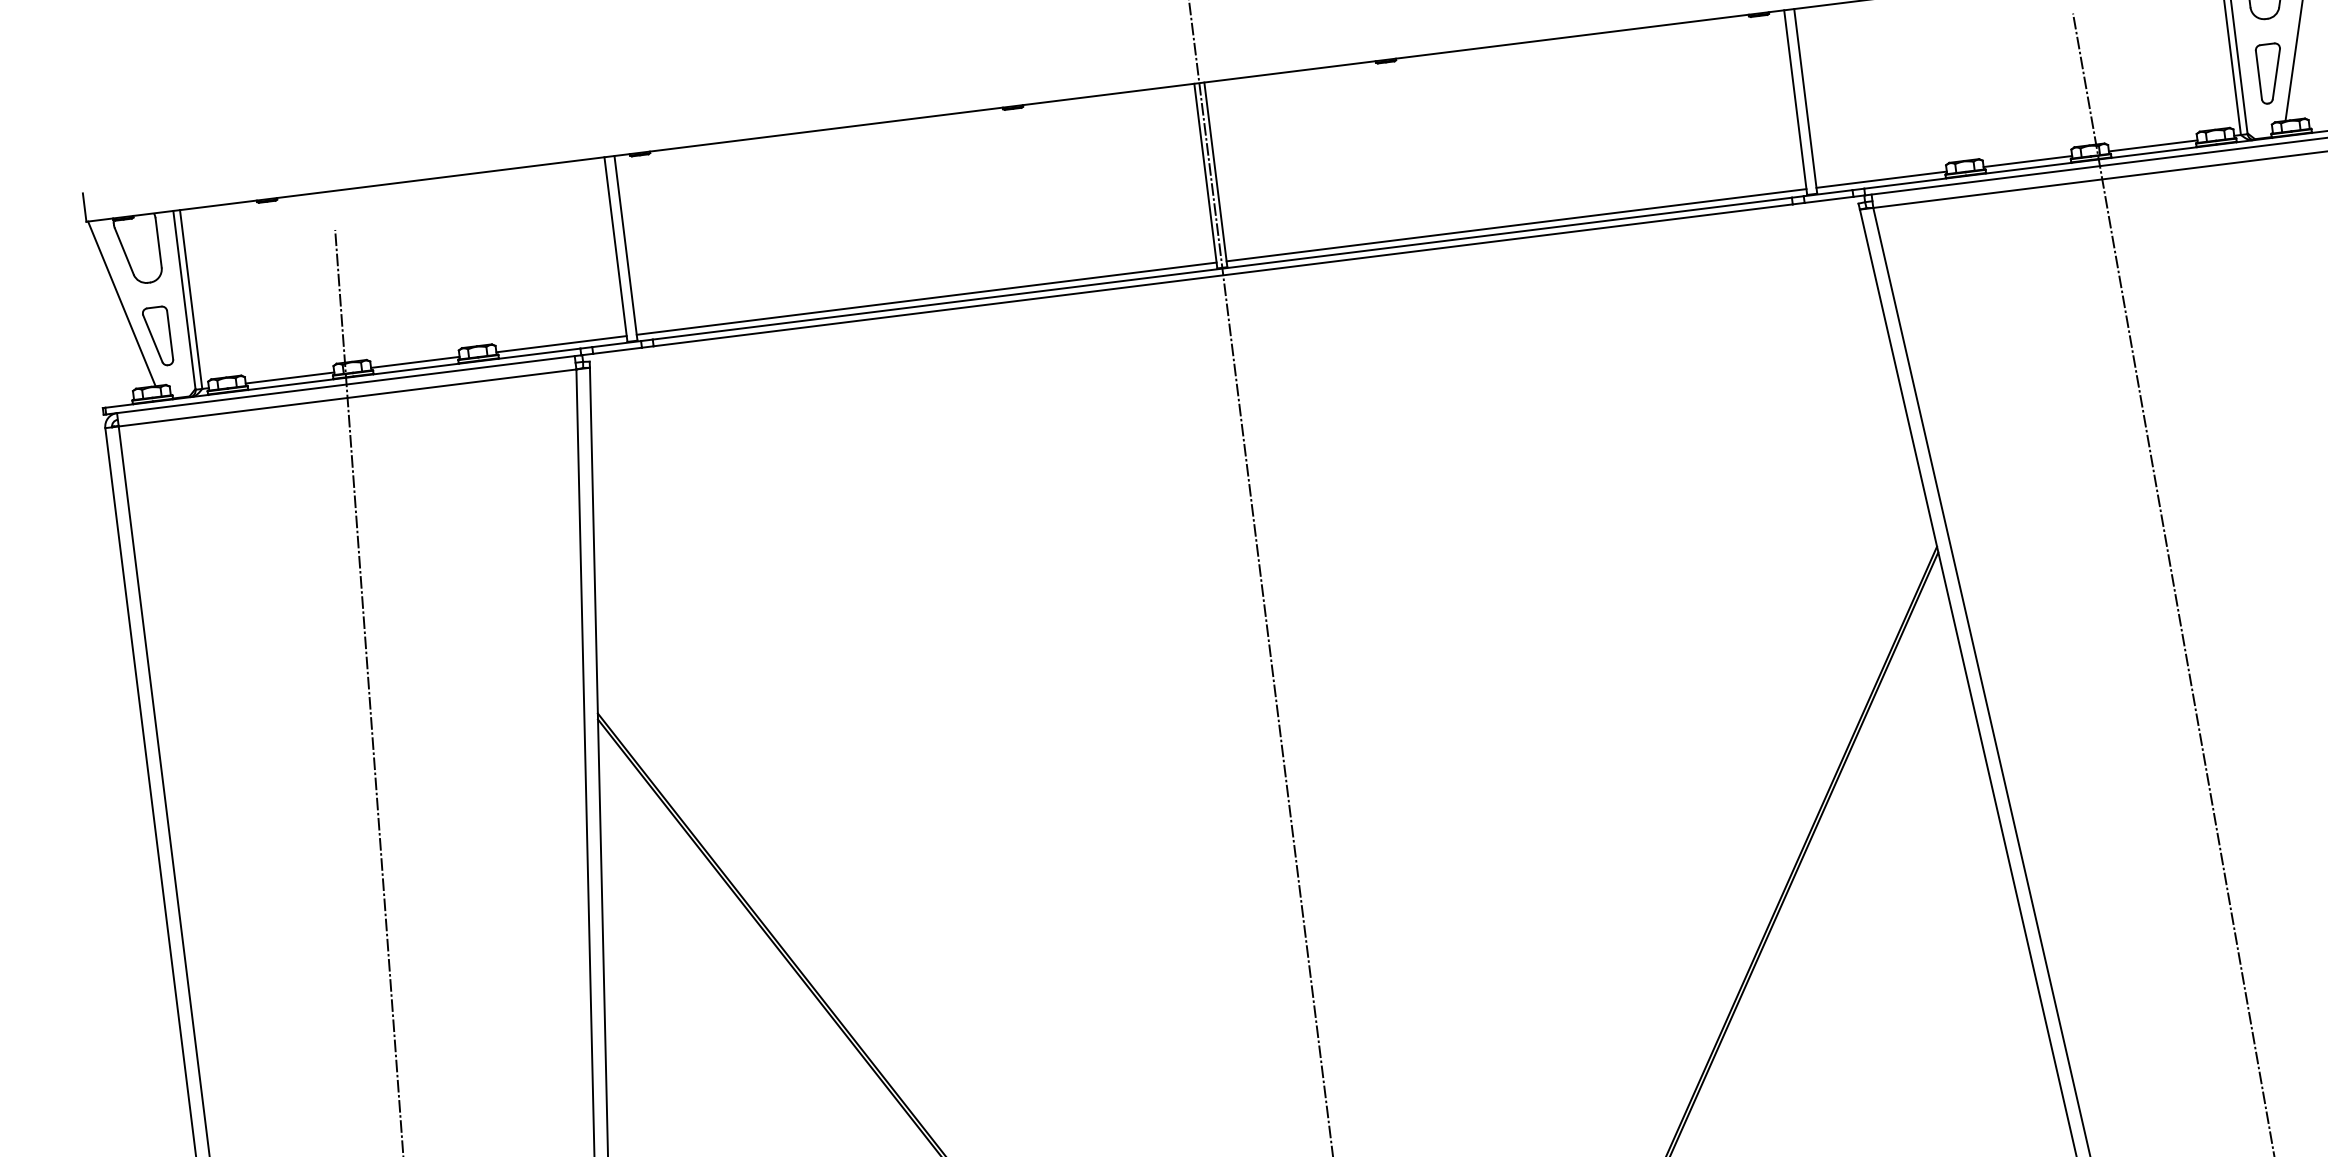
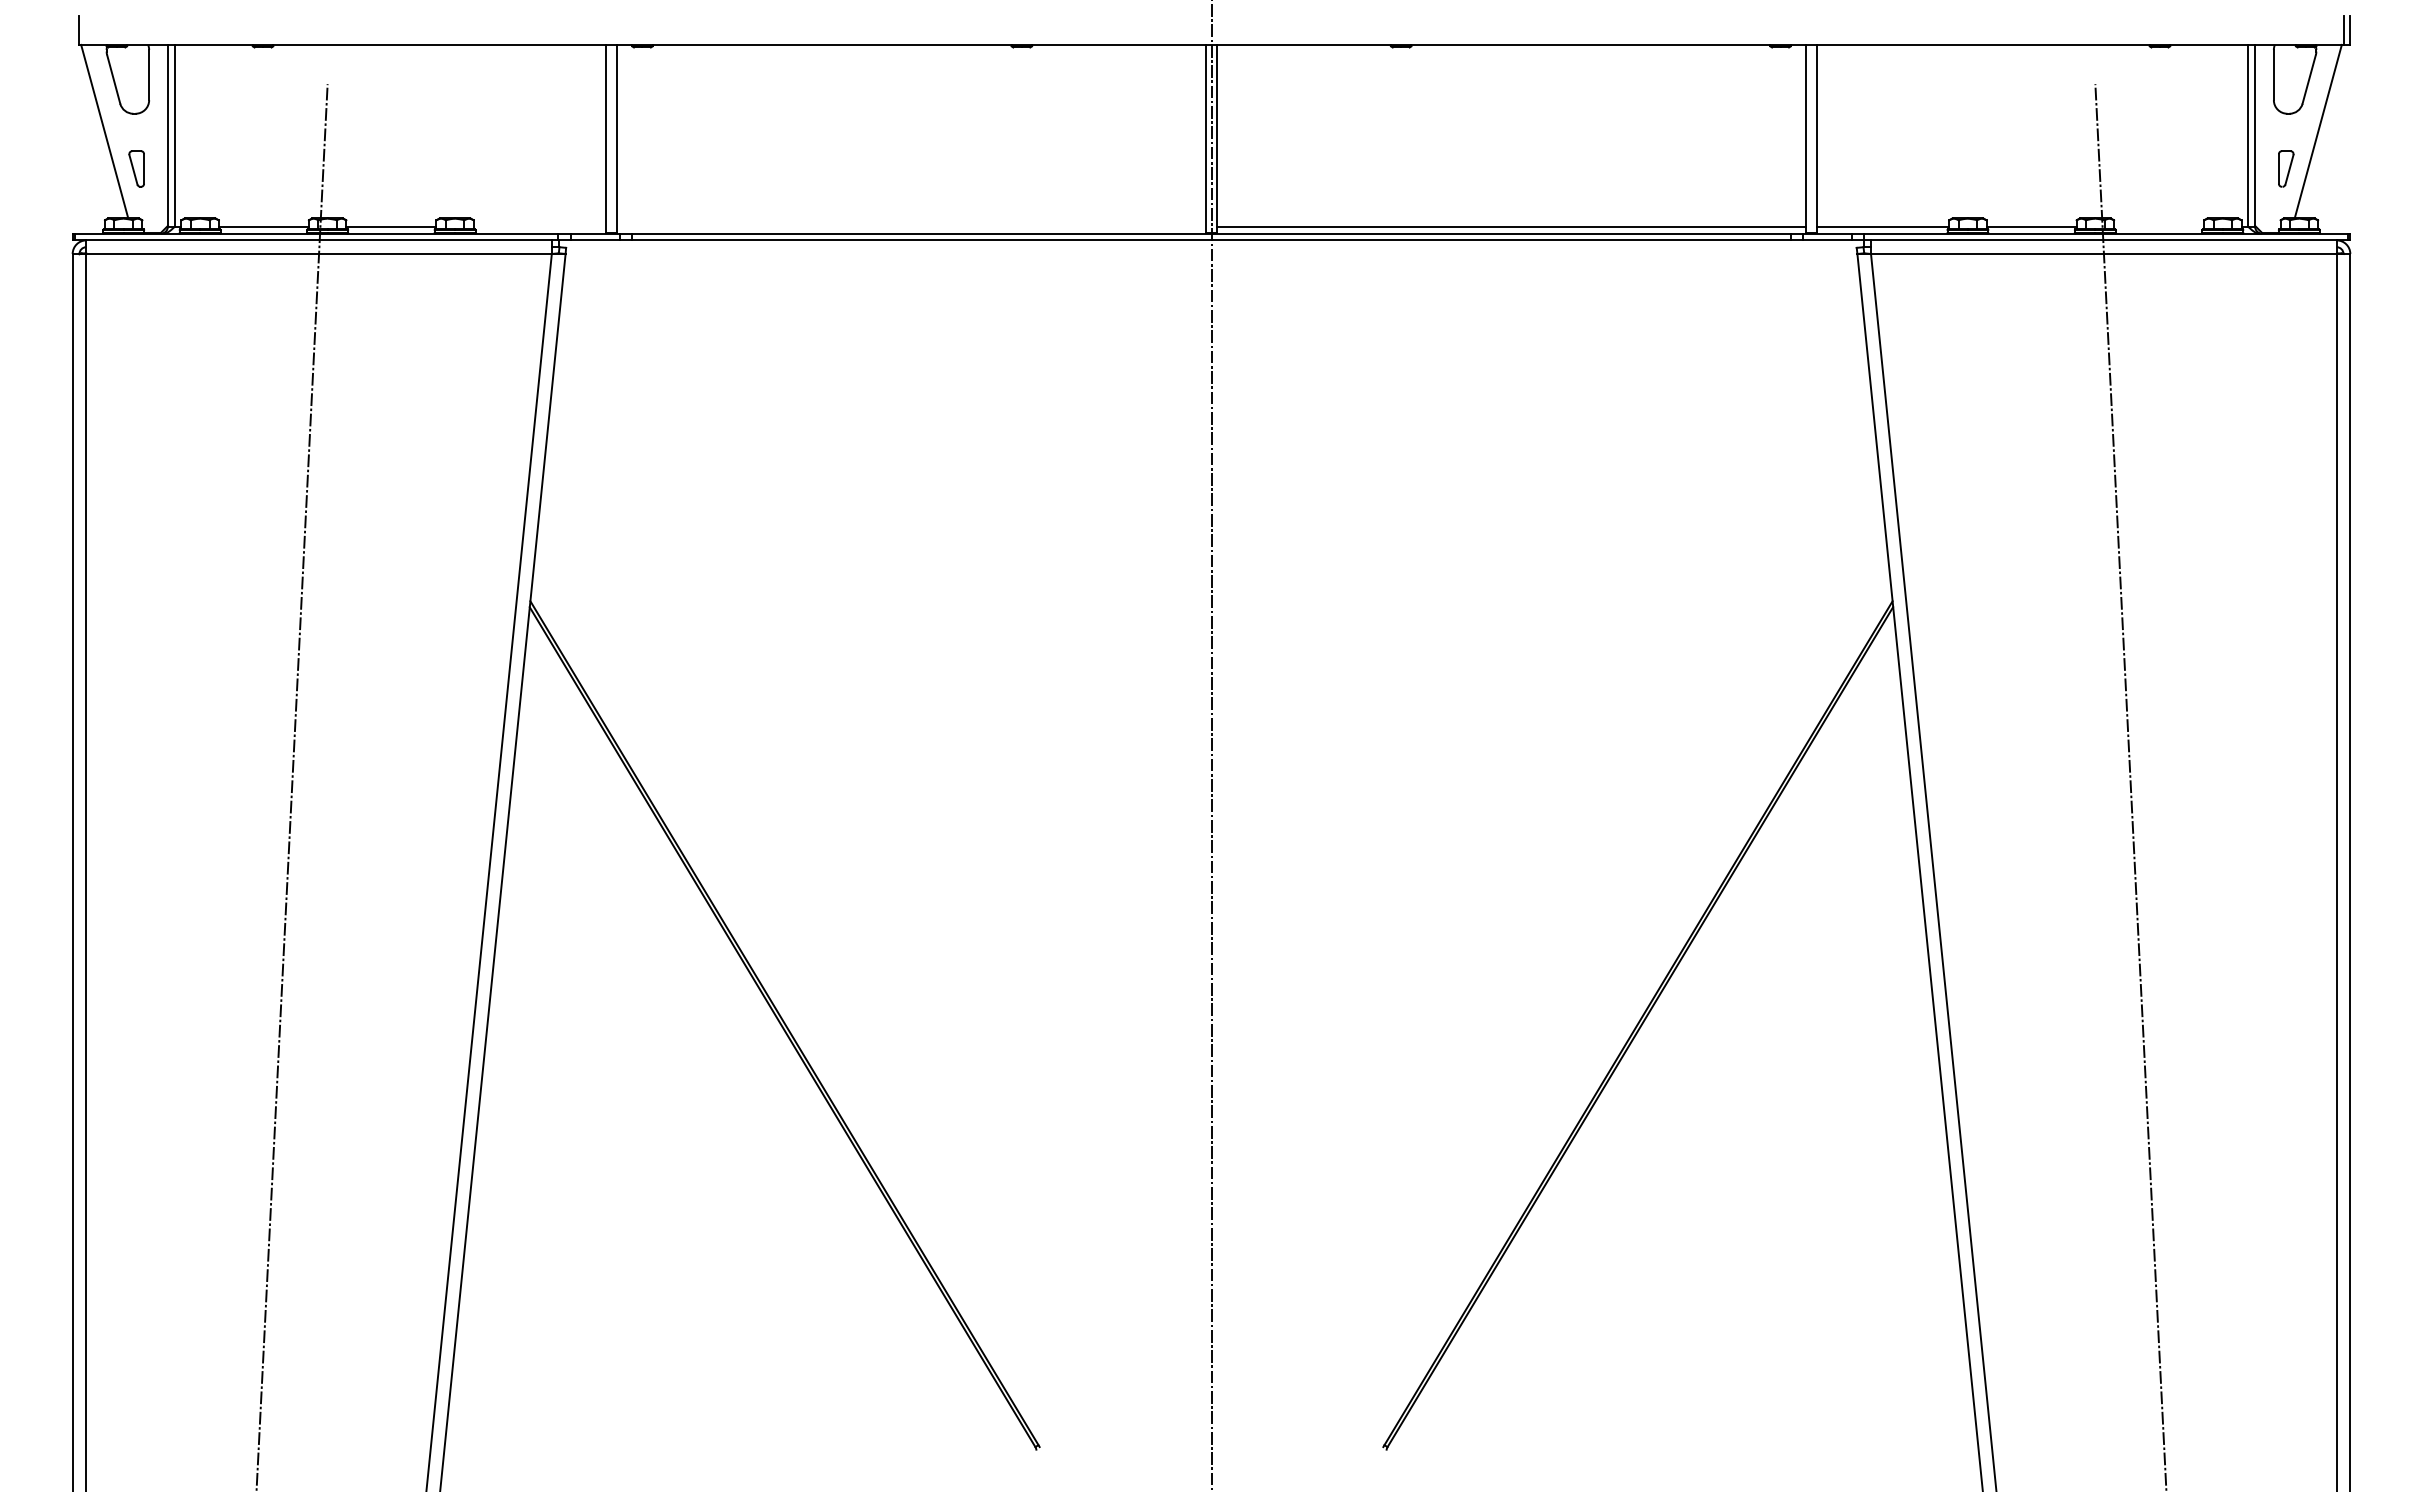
part: (2271, 73) -> (2286, 168), size x0.6
line: (2153, 145) -> (2159, 226), removed
line: (926, 298) -> (911, 226), removed
part: (157, 336) -> (136, 168), size x0.6
line: (560, 343) -> (539, 226), removed

